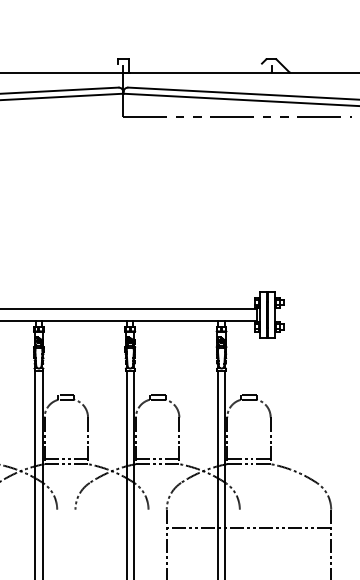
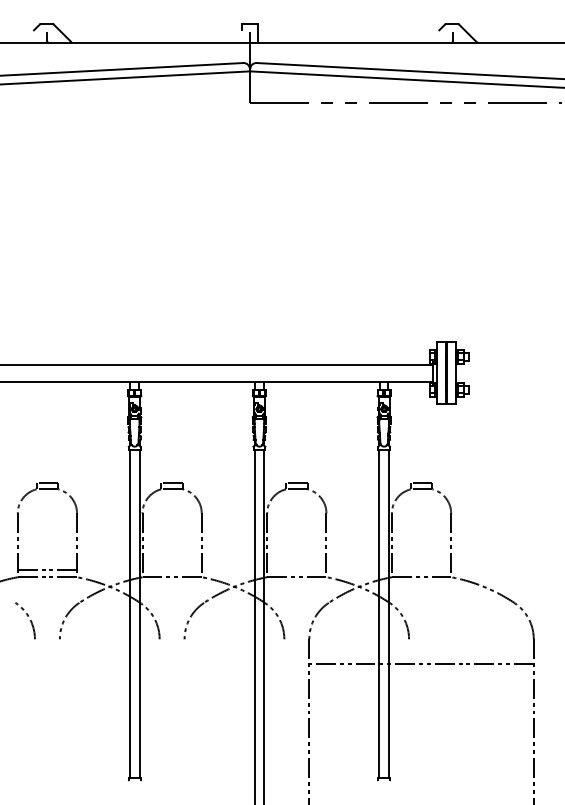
line: (65, 458) -> (171, 569), removed
line: (157, 458) -> (296, 569), removed
line: (248, 458) -> (421, 569), removed

